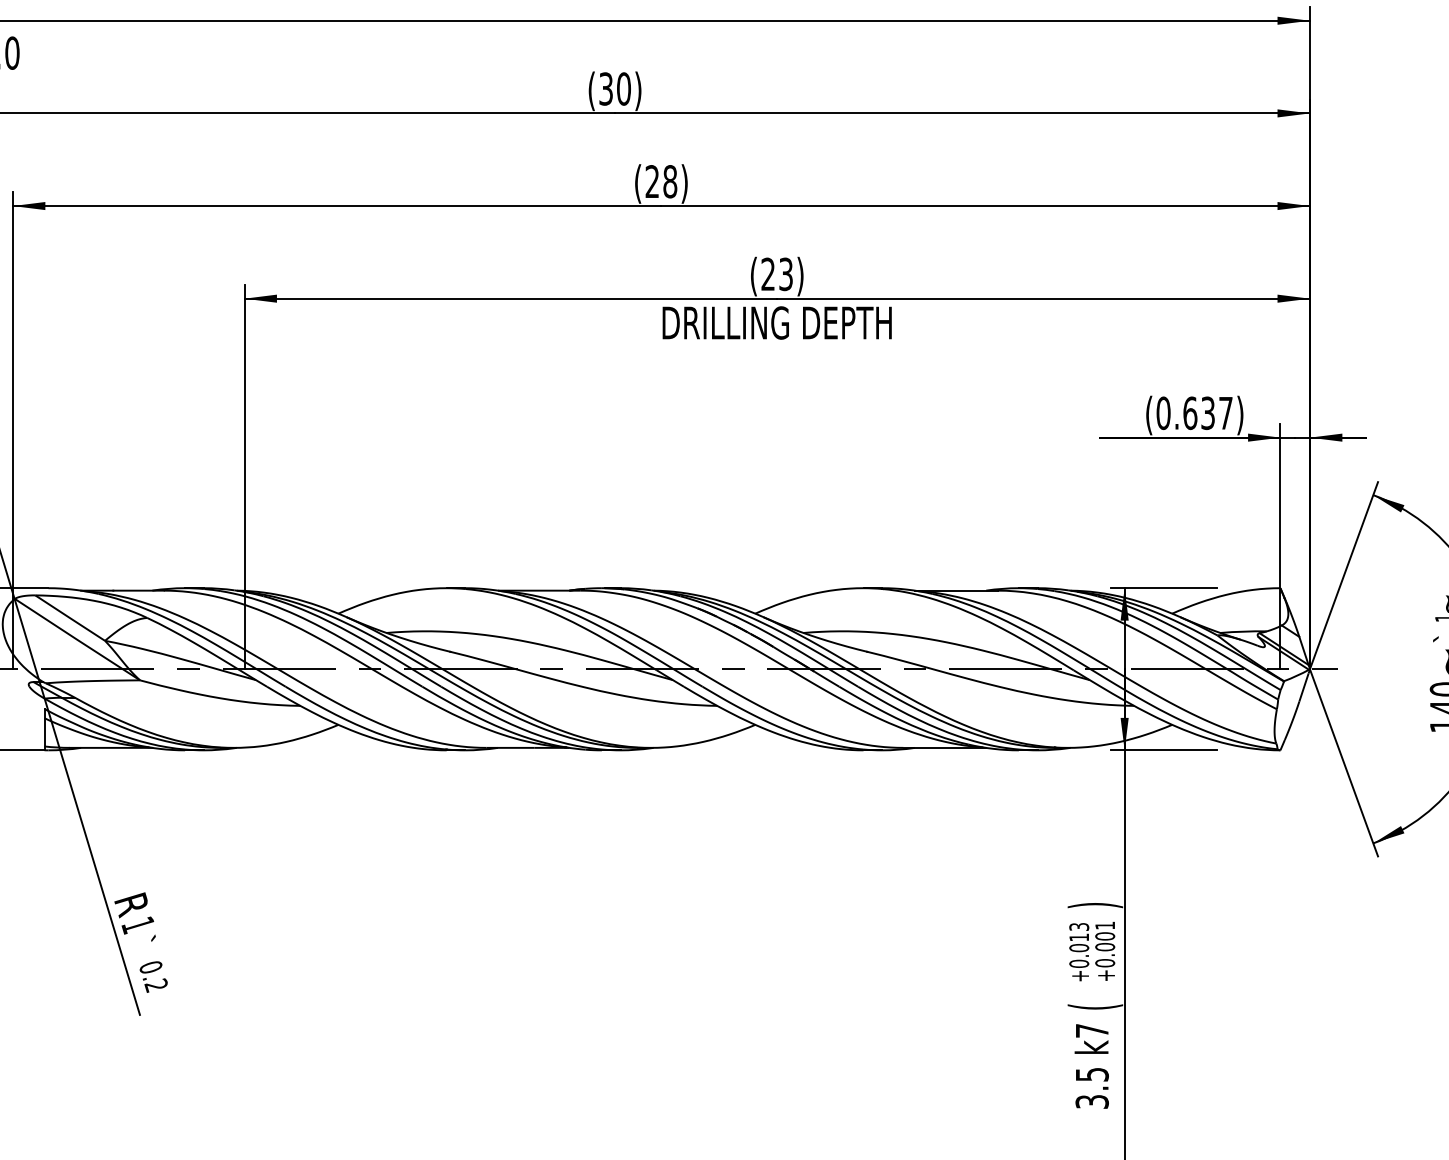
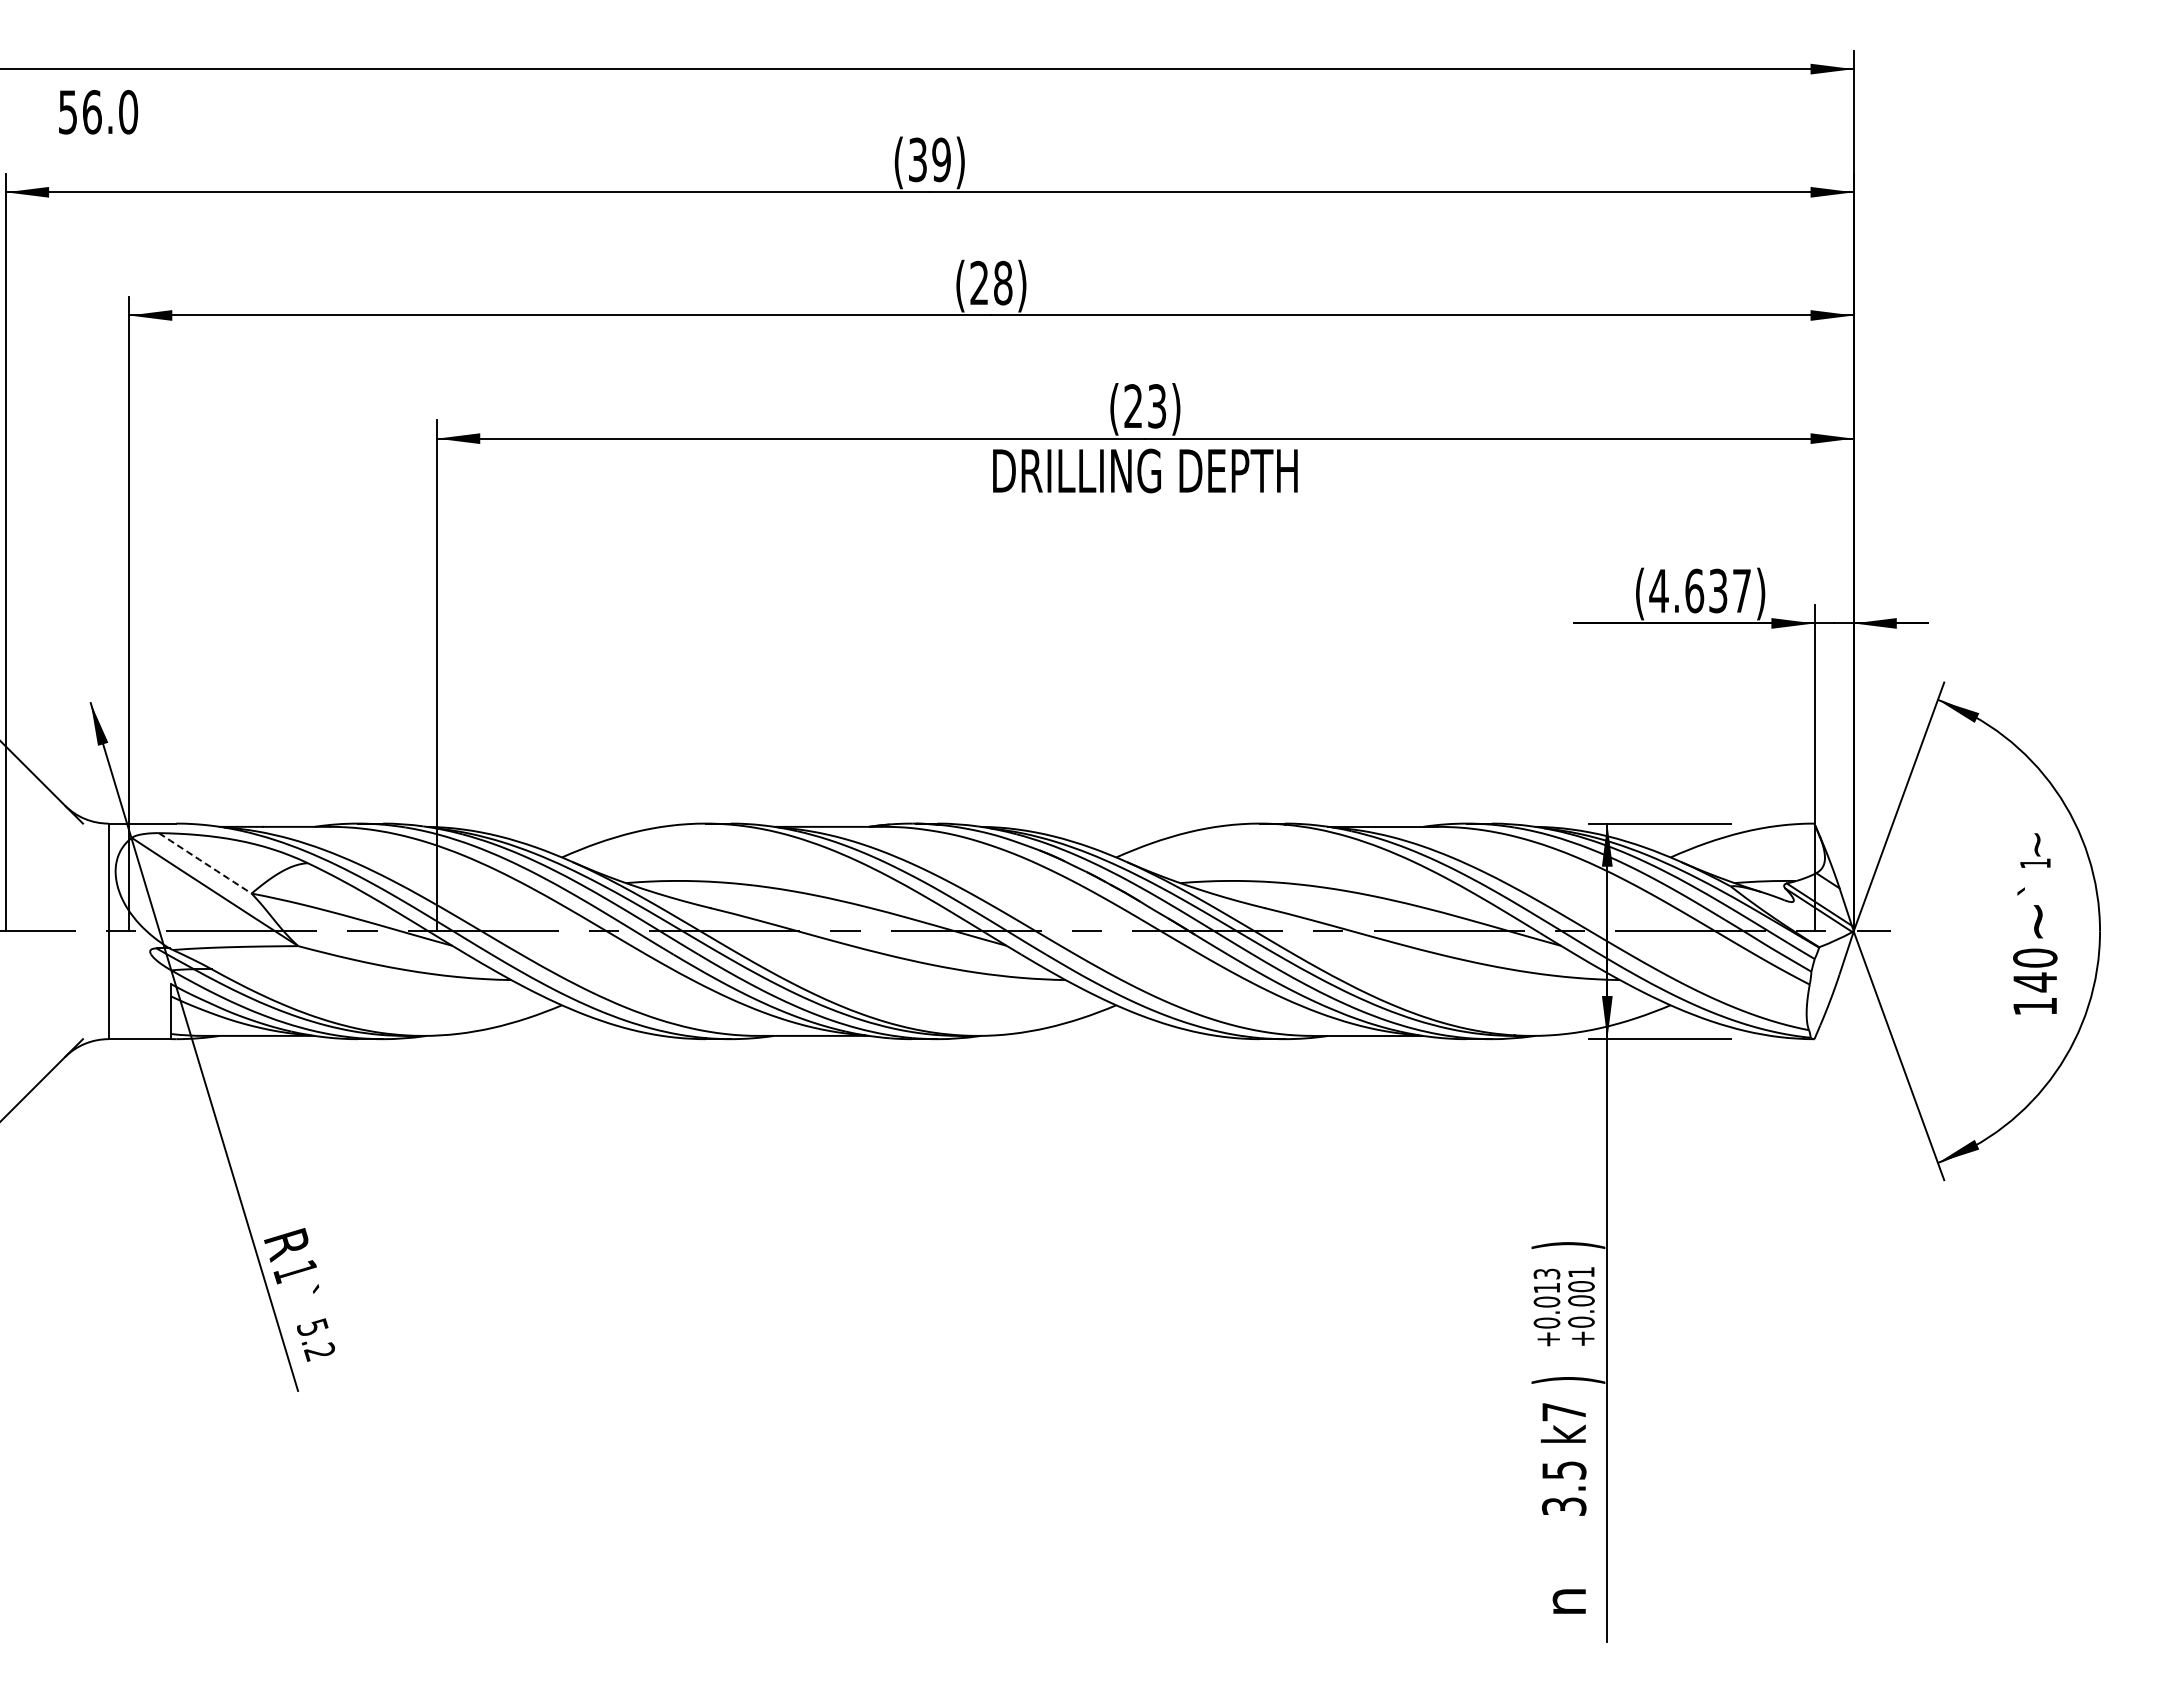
text: (623, 88) -> (941, 159), (30) -> (39)
text: (1163, 412) -> (1658, 590), (0.637) -> (4.637)
arc: (70, 618) -> (205, 863), solid -> dashed
text: (150, 966) -> (312, 1326), 0.2 -> 5.2
text: (1095, 1007) -> (1568, 1380), ( -> )

